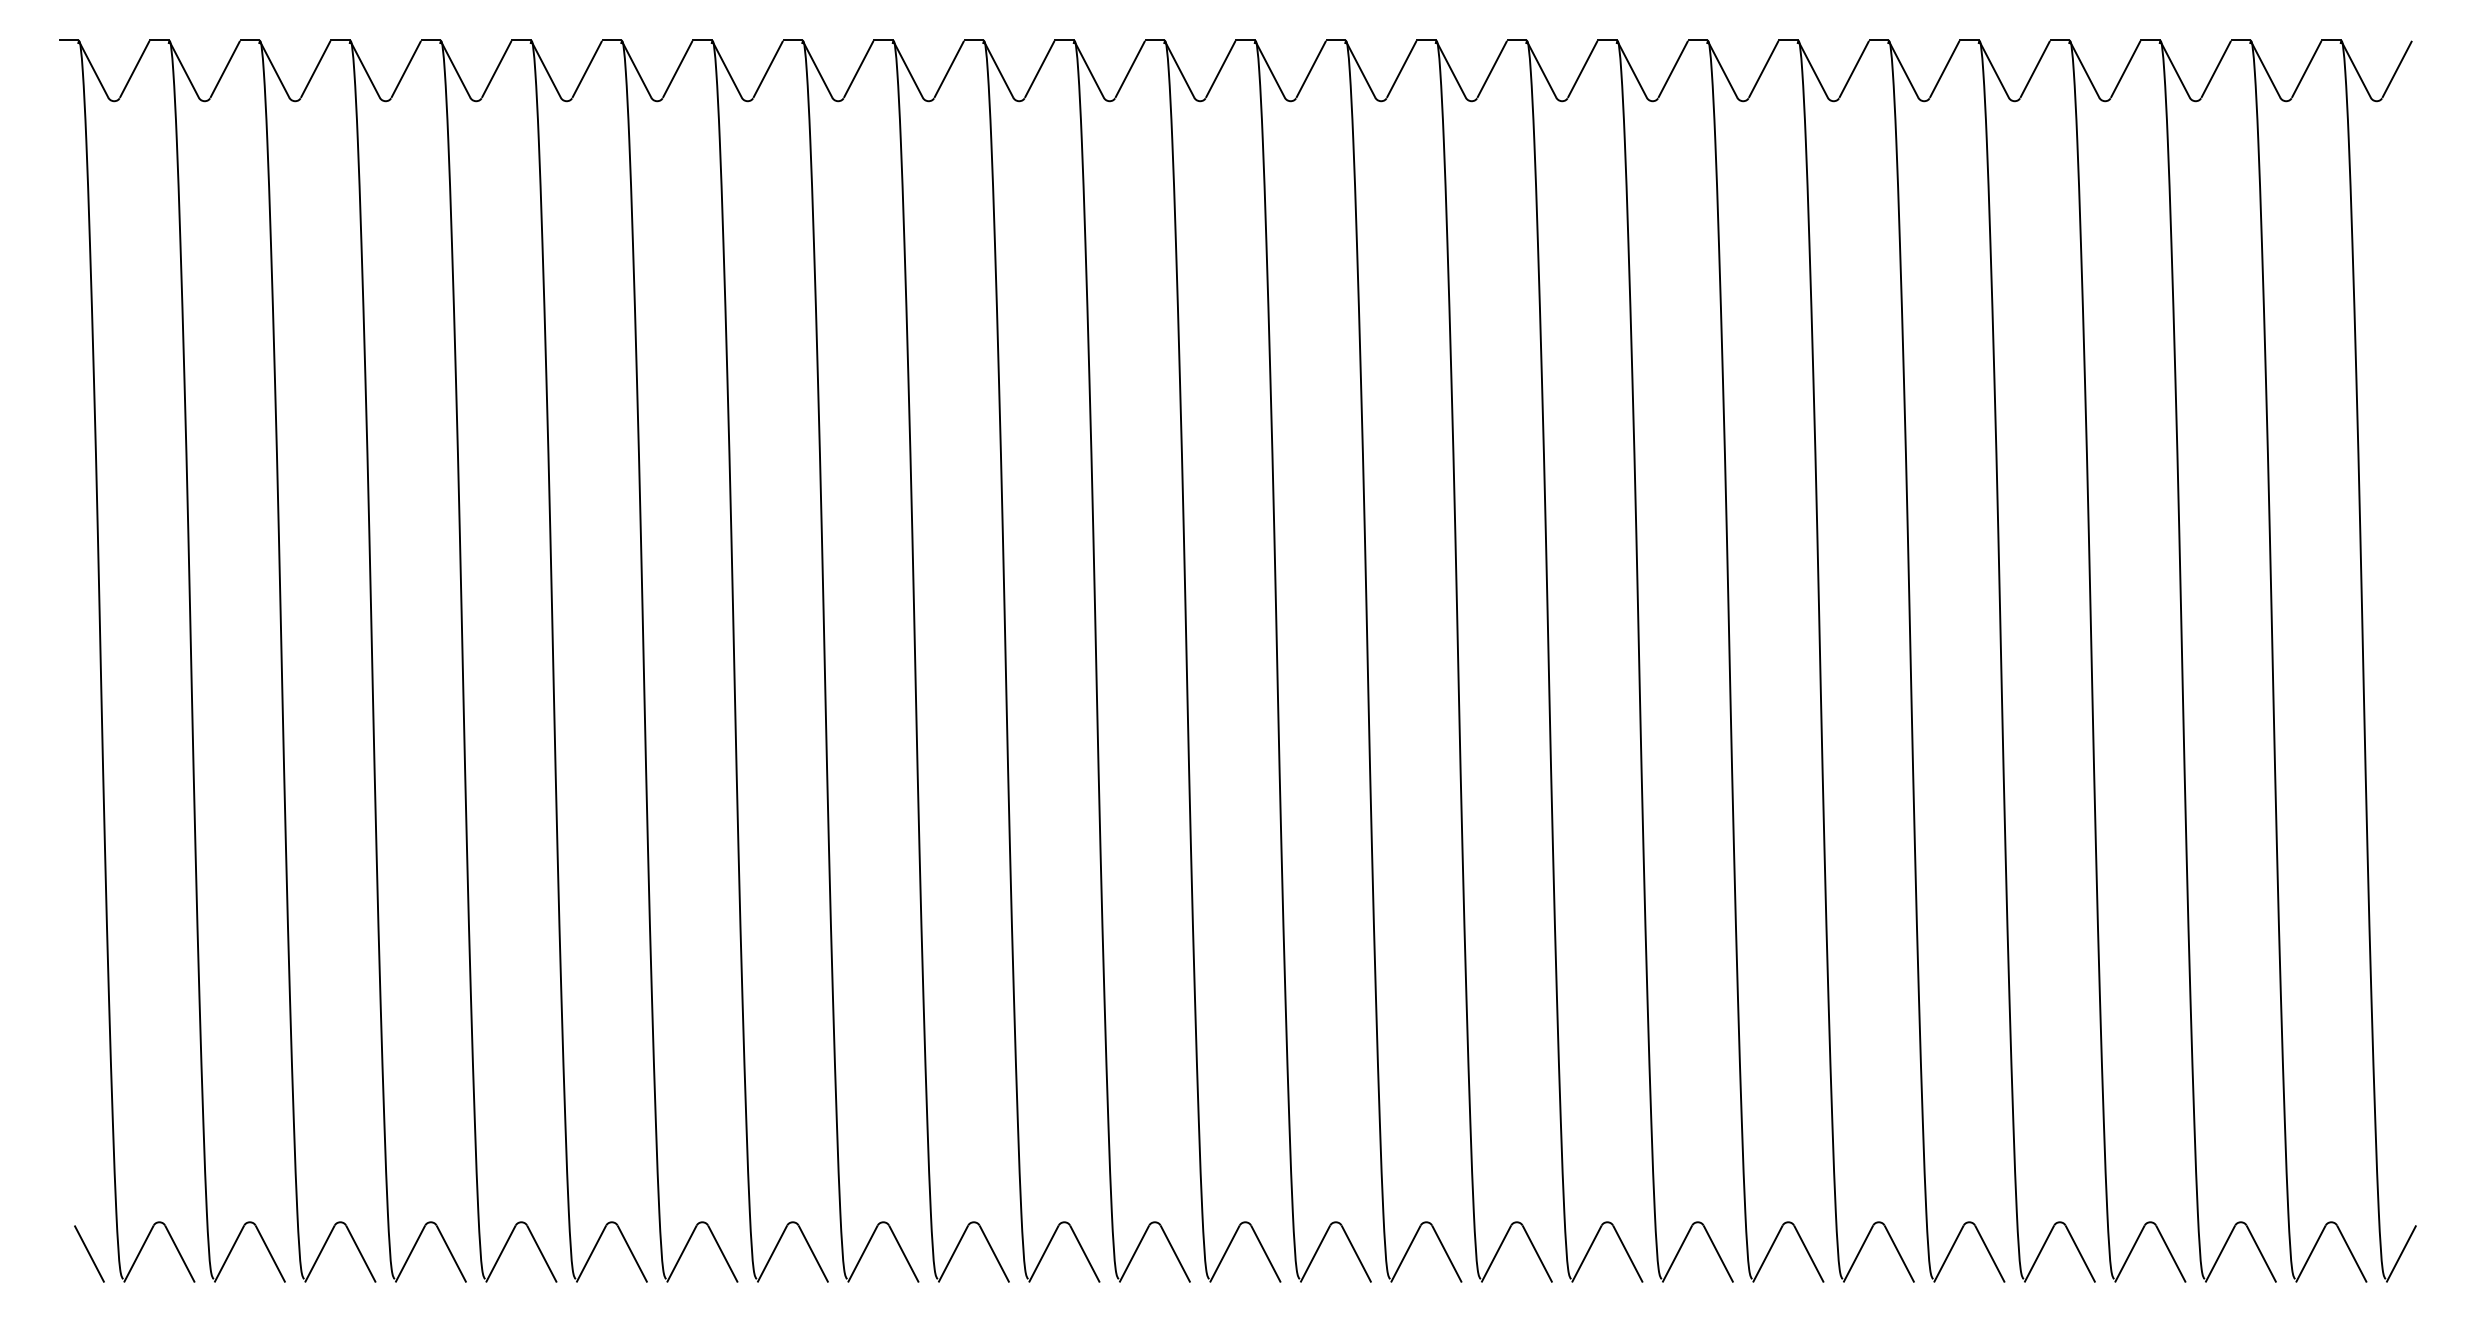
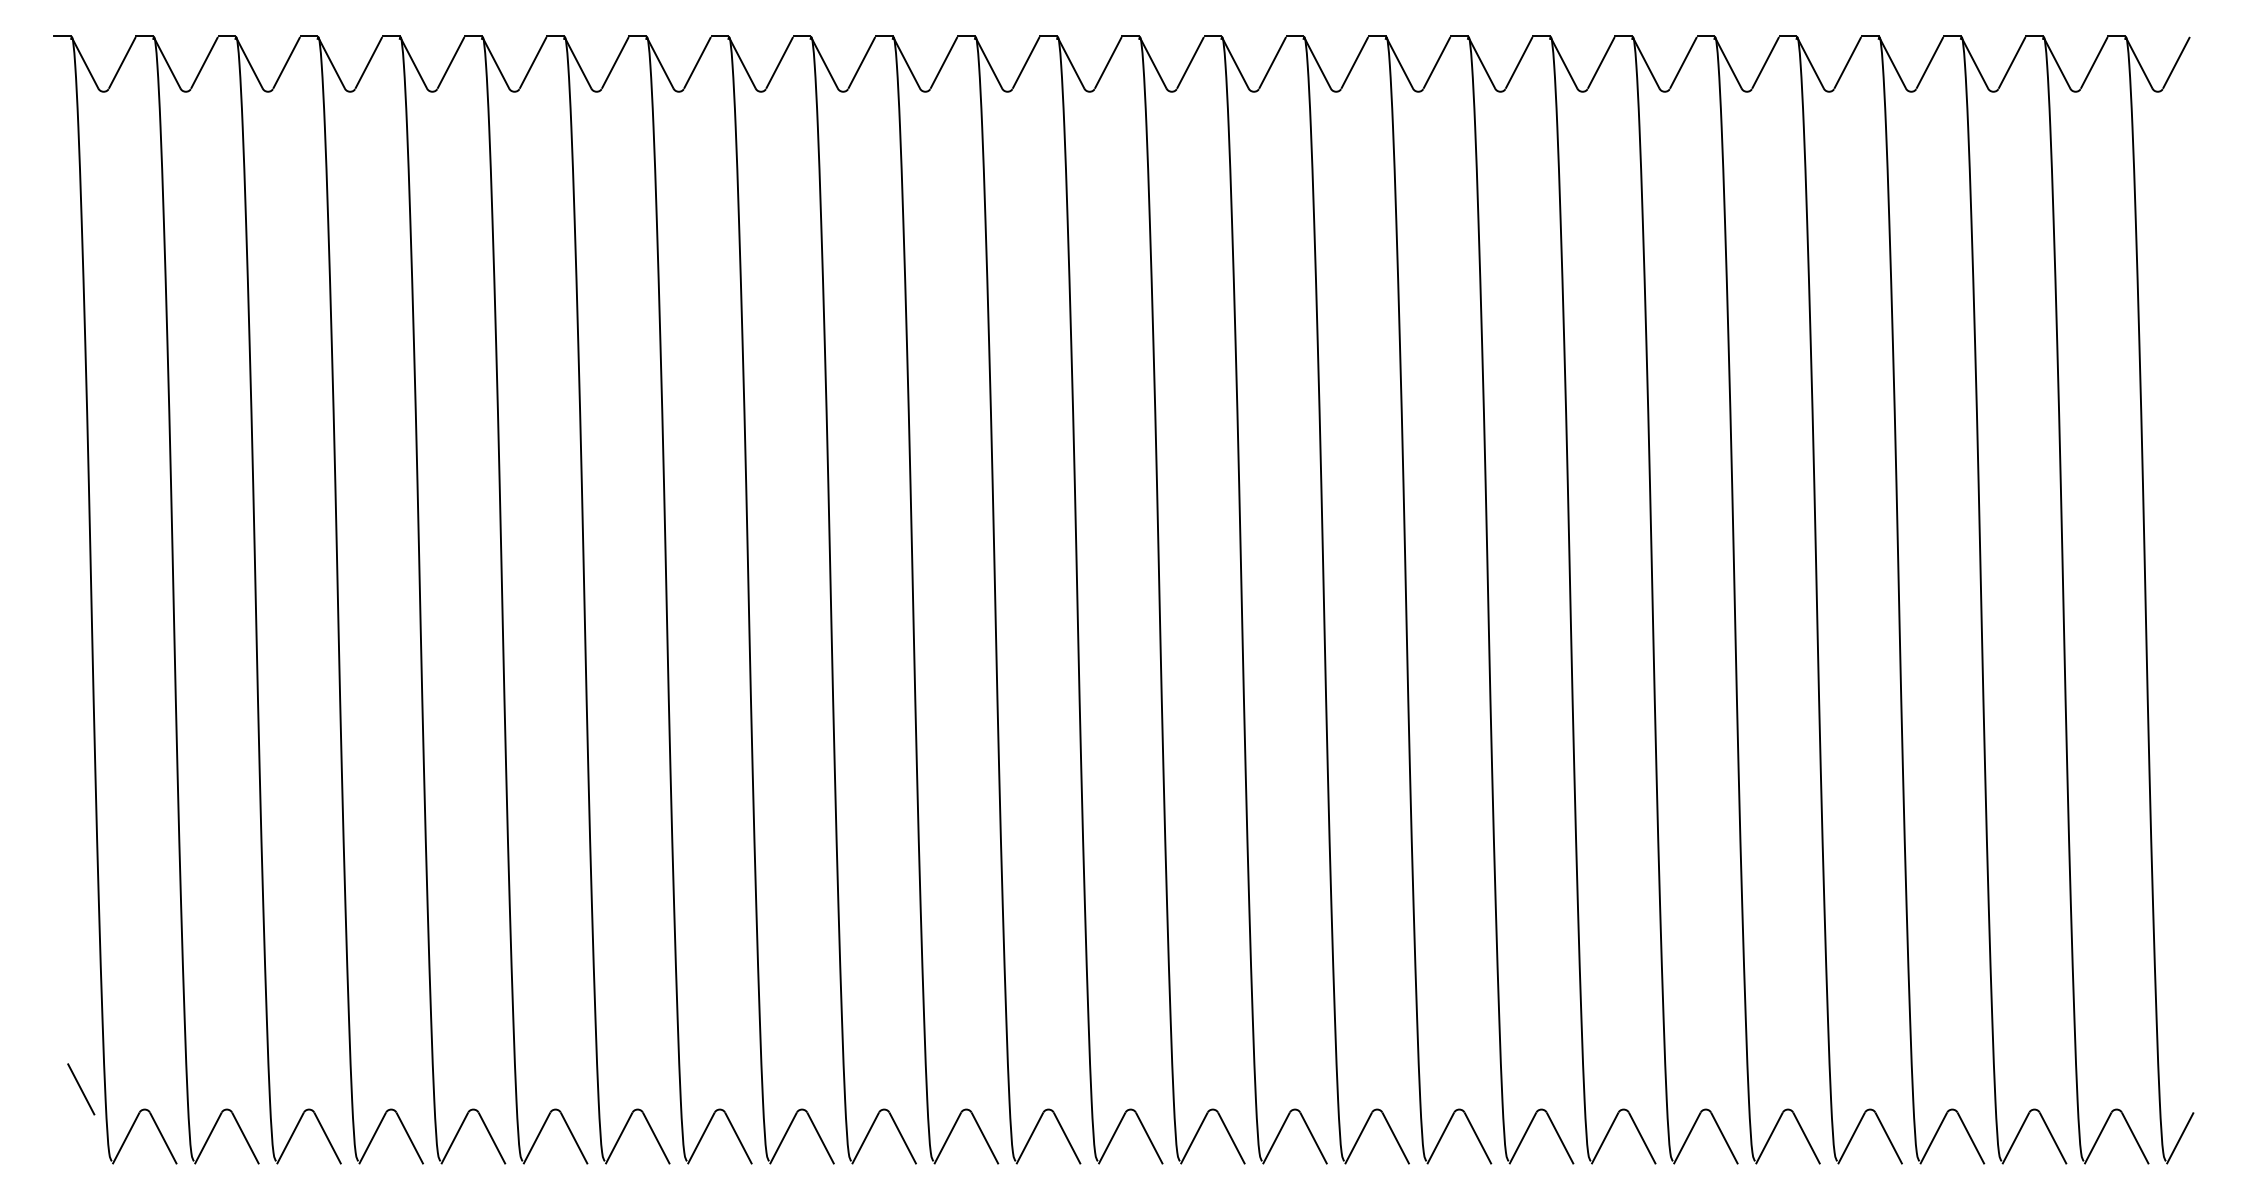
line: (89, 1253) -> (81, 1088), moved

